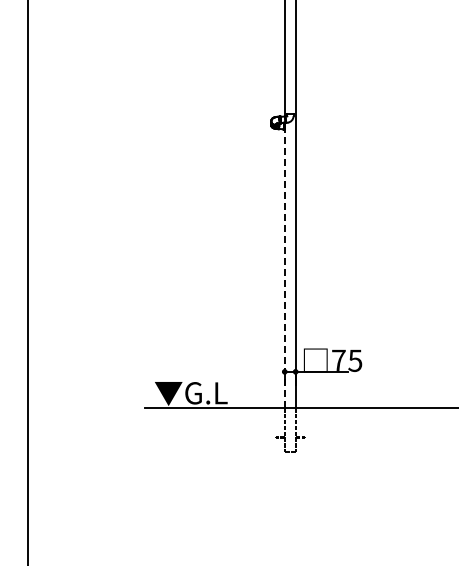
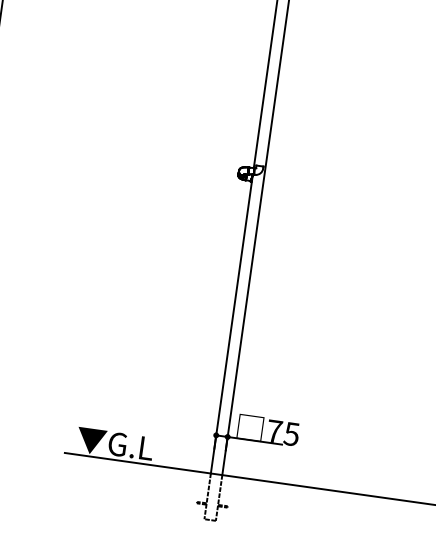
line: (284, 265) -> (231, 323), dashed -> solid

